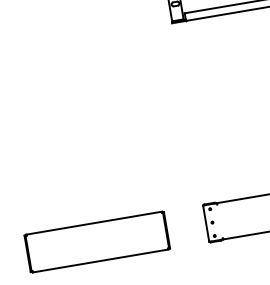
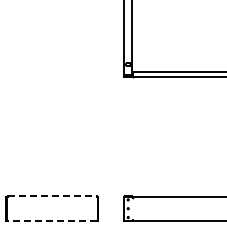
line: (94, 223) -> (52, 196), solid -> dashed
line: (100, 261) -> (52, 221), solid -> dashed

